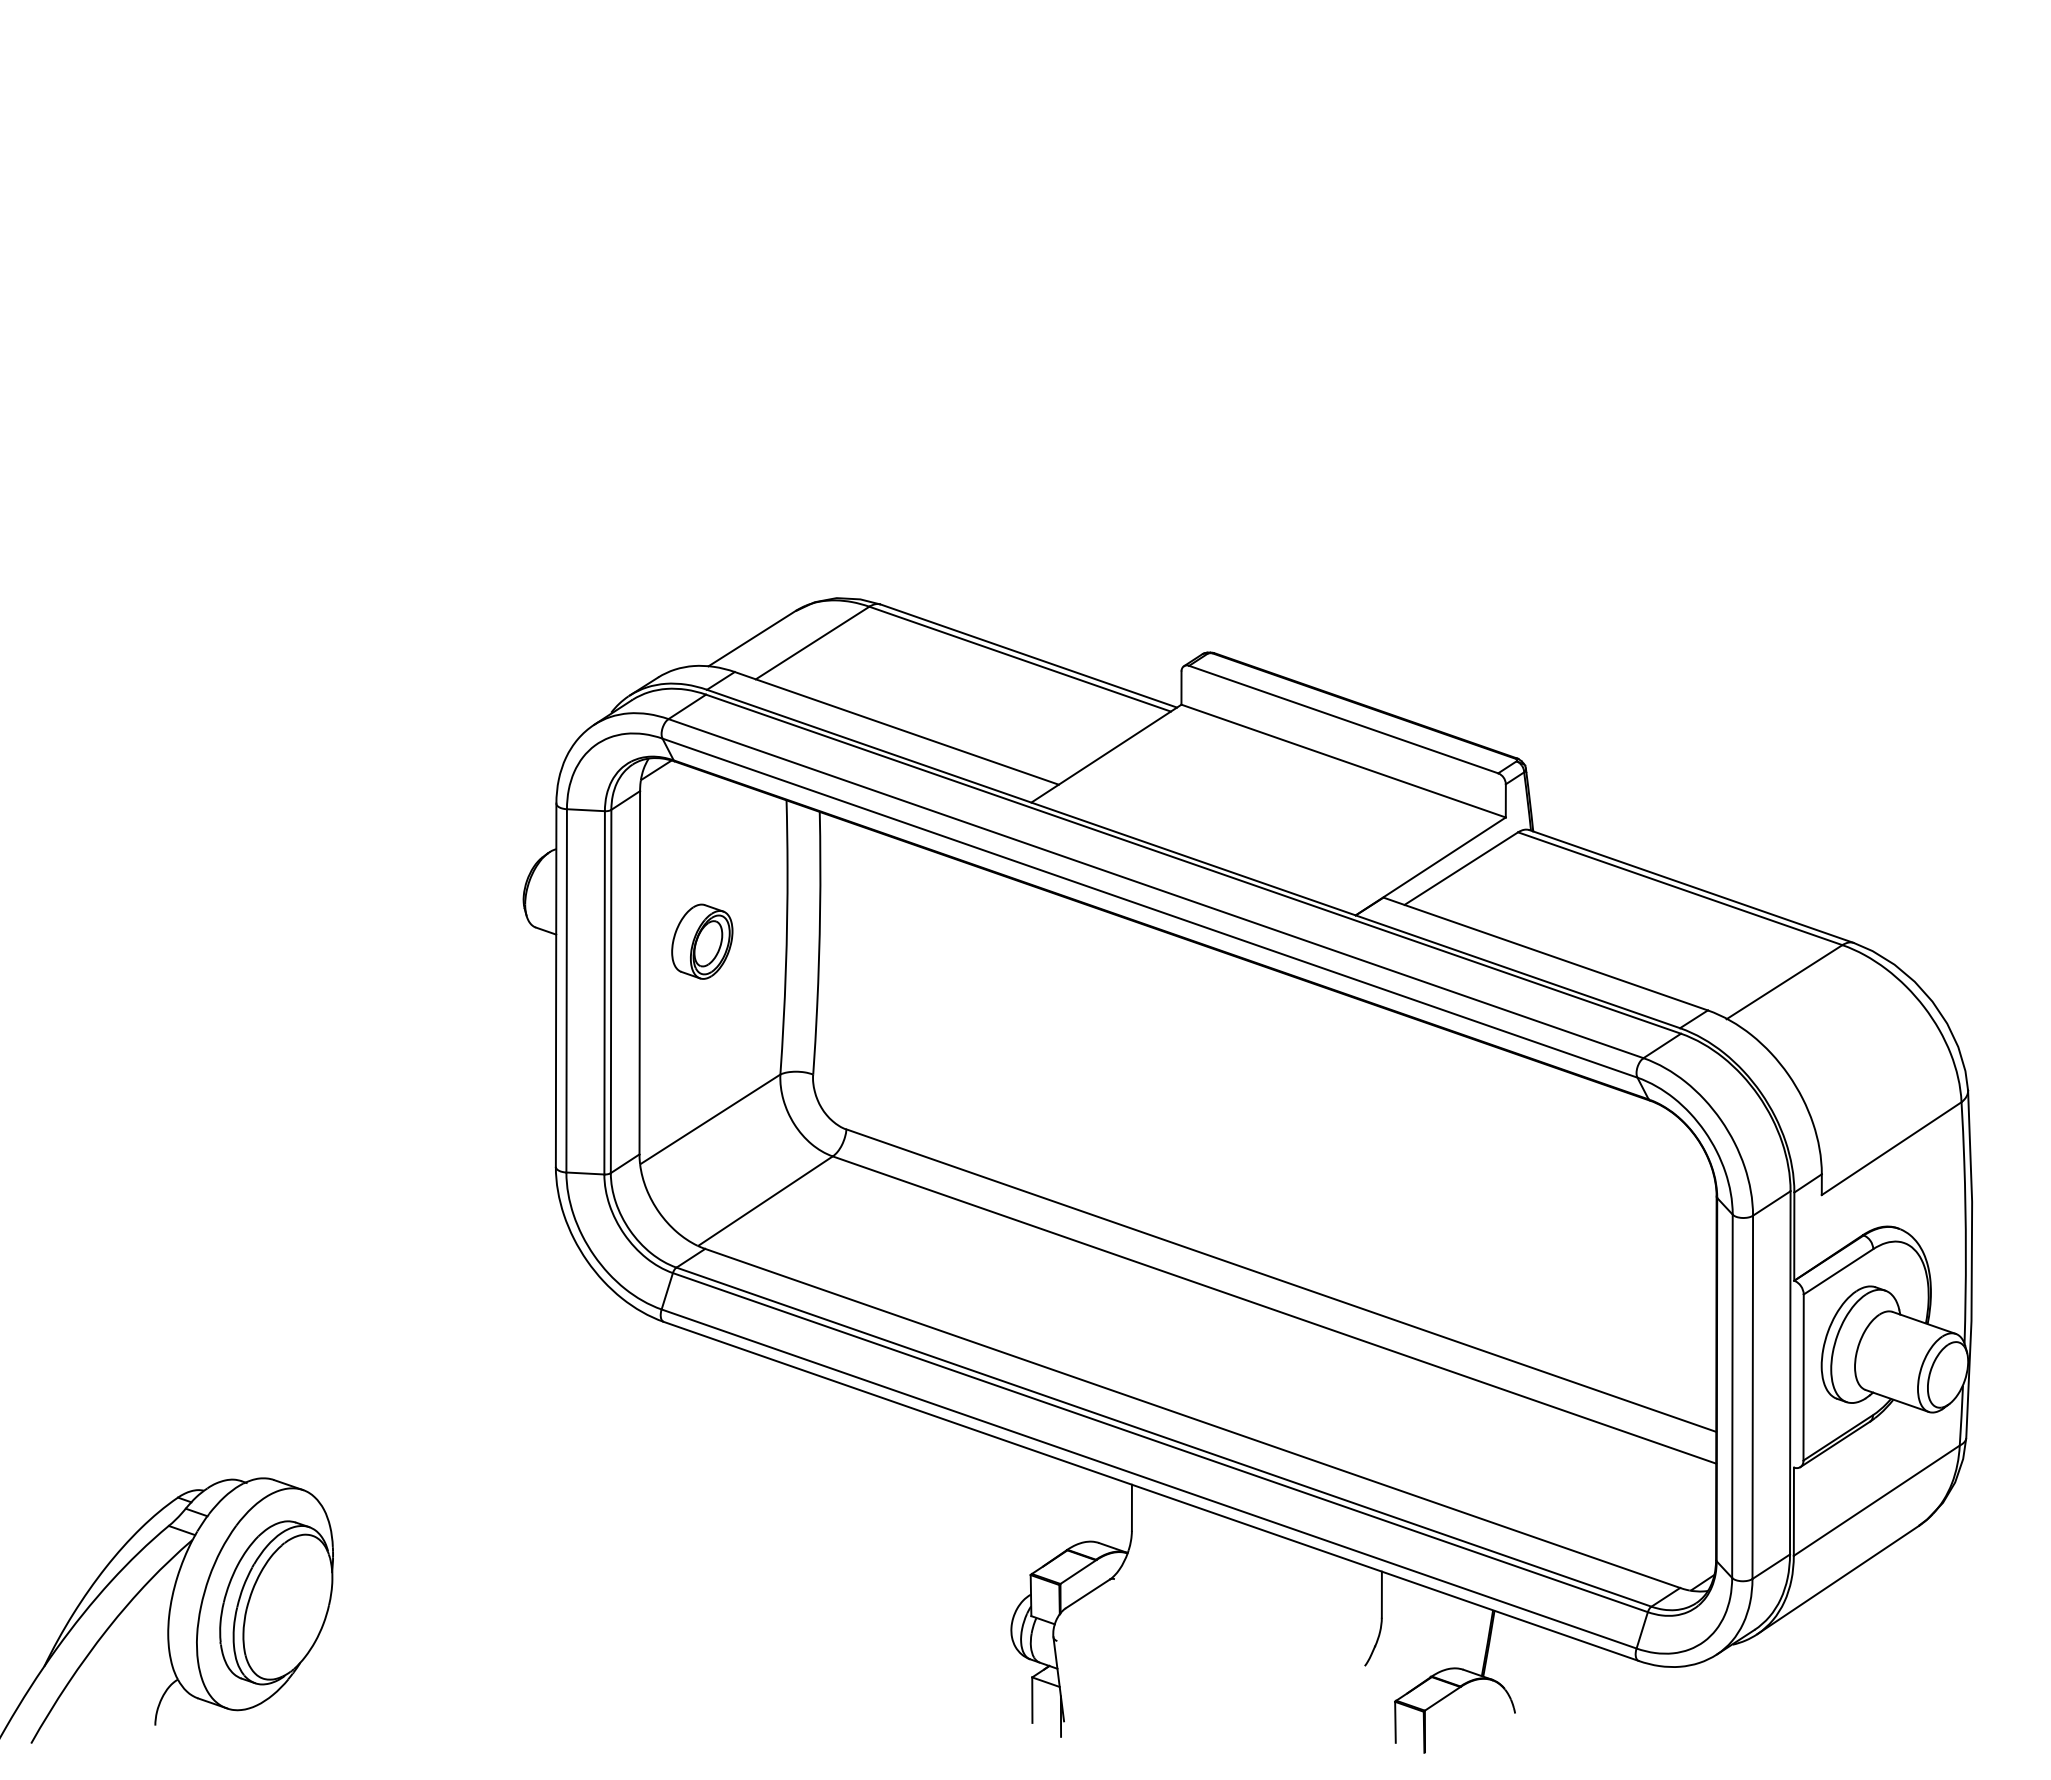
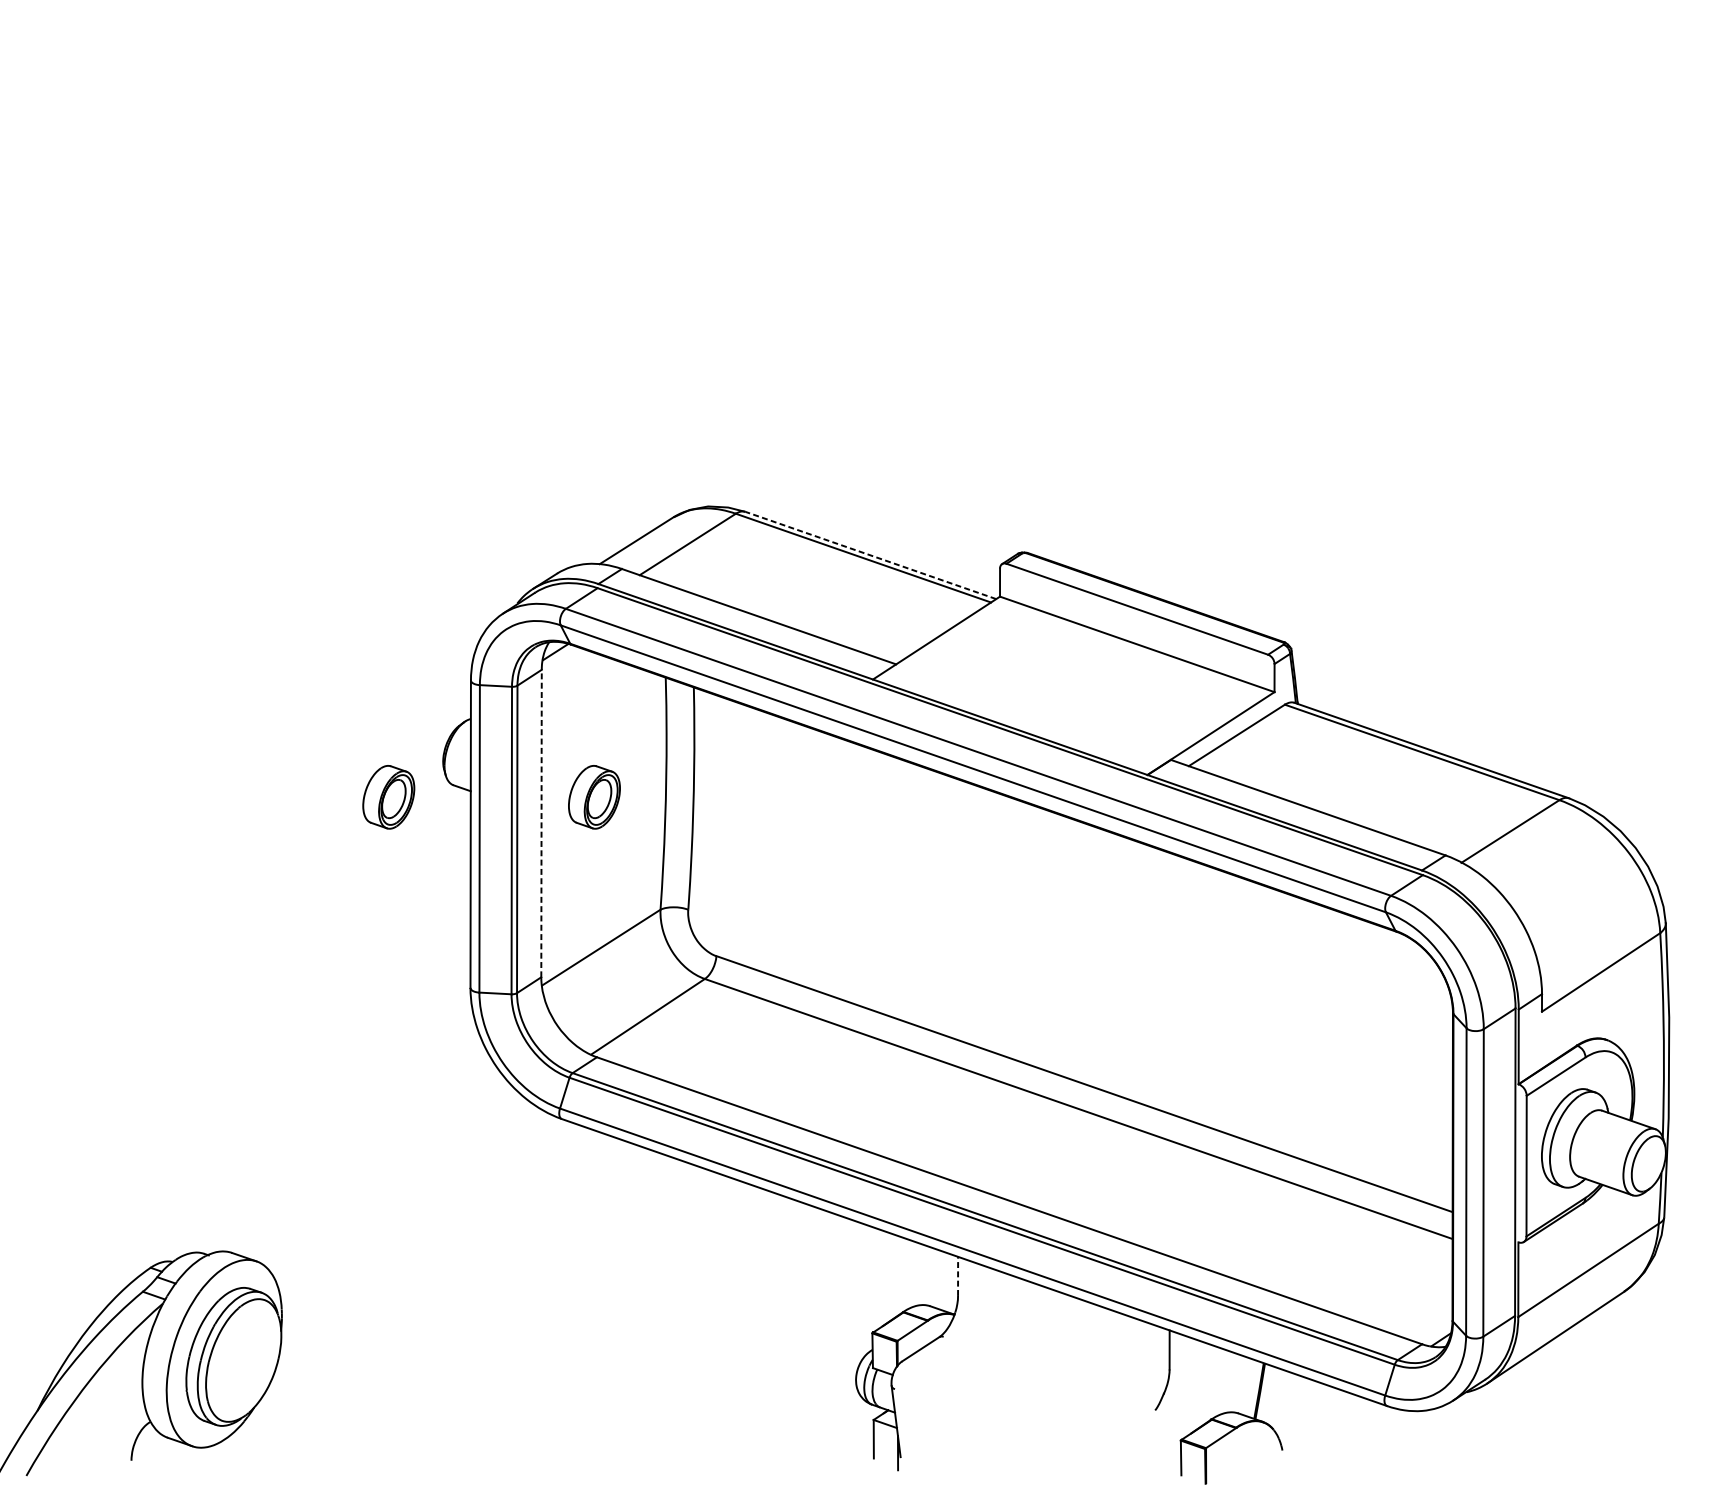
line: (1028, 656) -> (870, 555), solid -> dashed
part: (459, 941) -> (388, 797), added
line: (639, 972) -> (541, 823), solid -> dashed
line: (1131, 1507) -> (957, 1276), solid -> dashed

